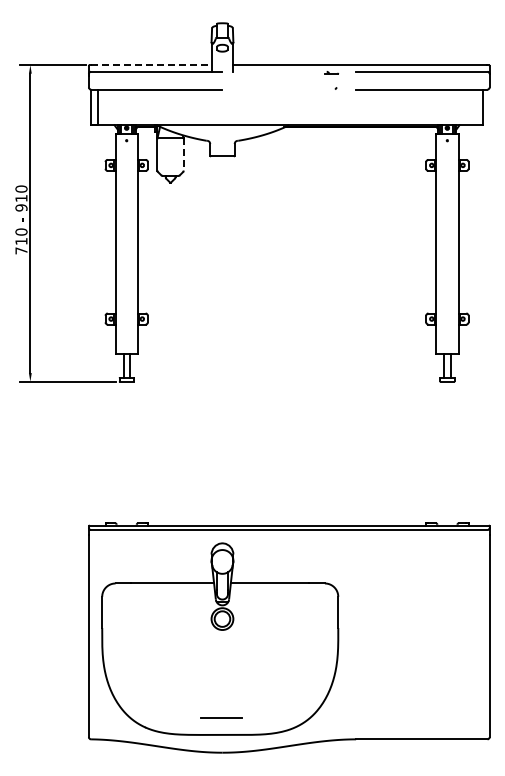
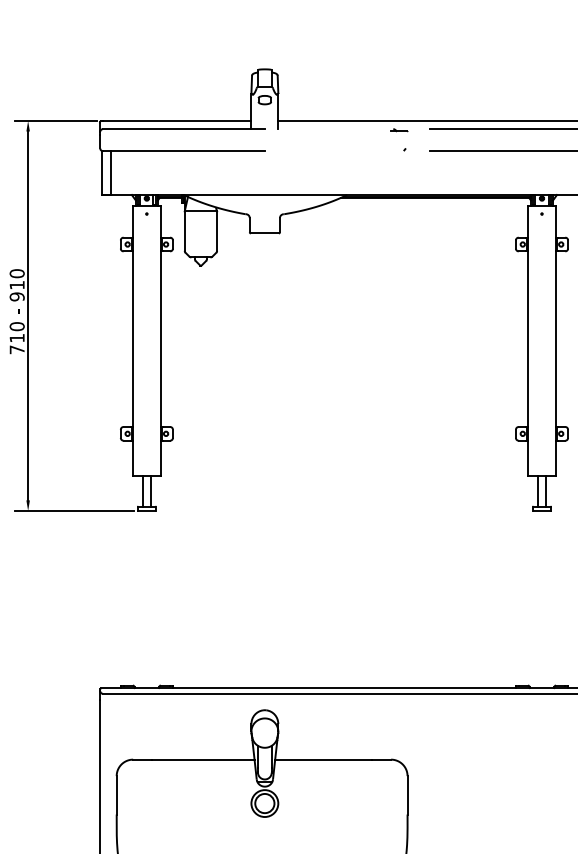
line: (151, 65) -> (177, 121), dashed -> solid
line: (183, 155) -> (216, 232), dashed -> solid

